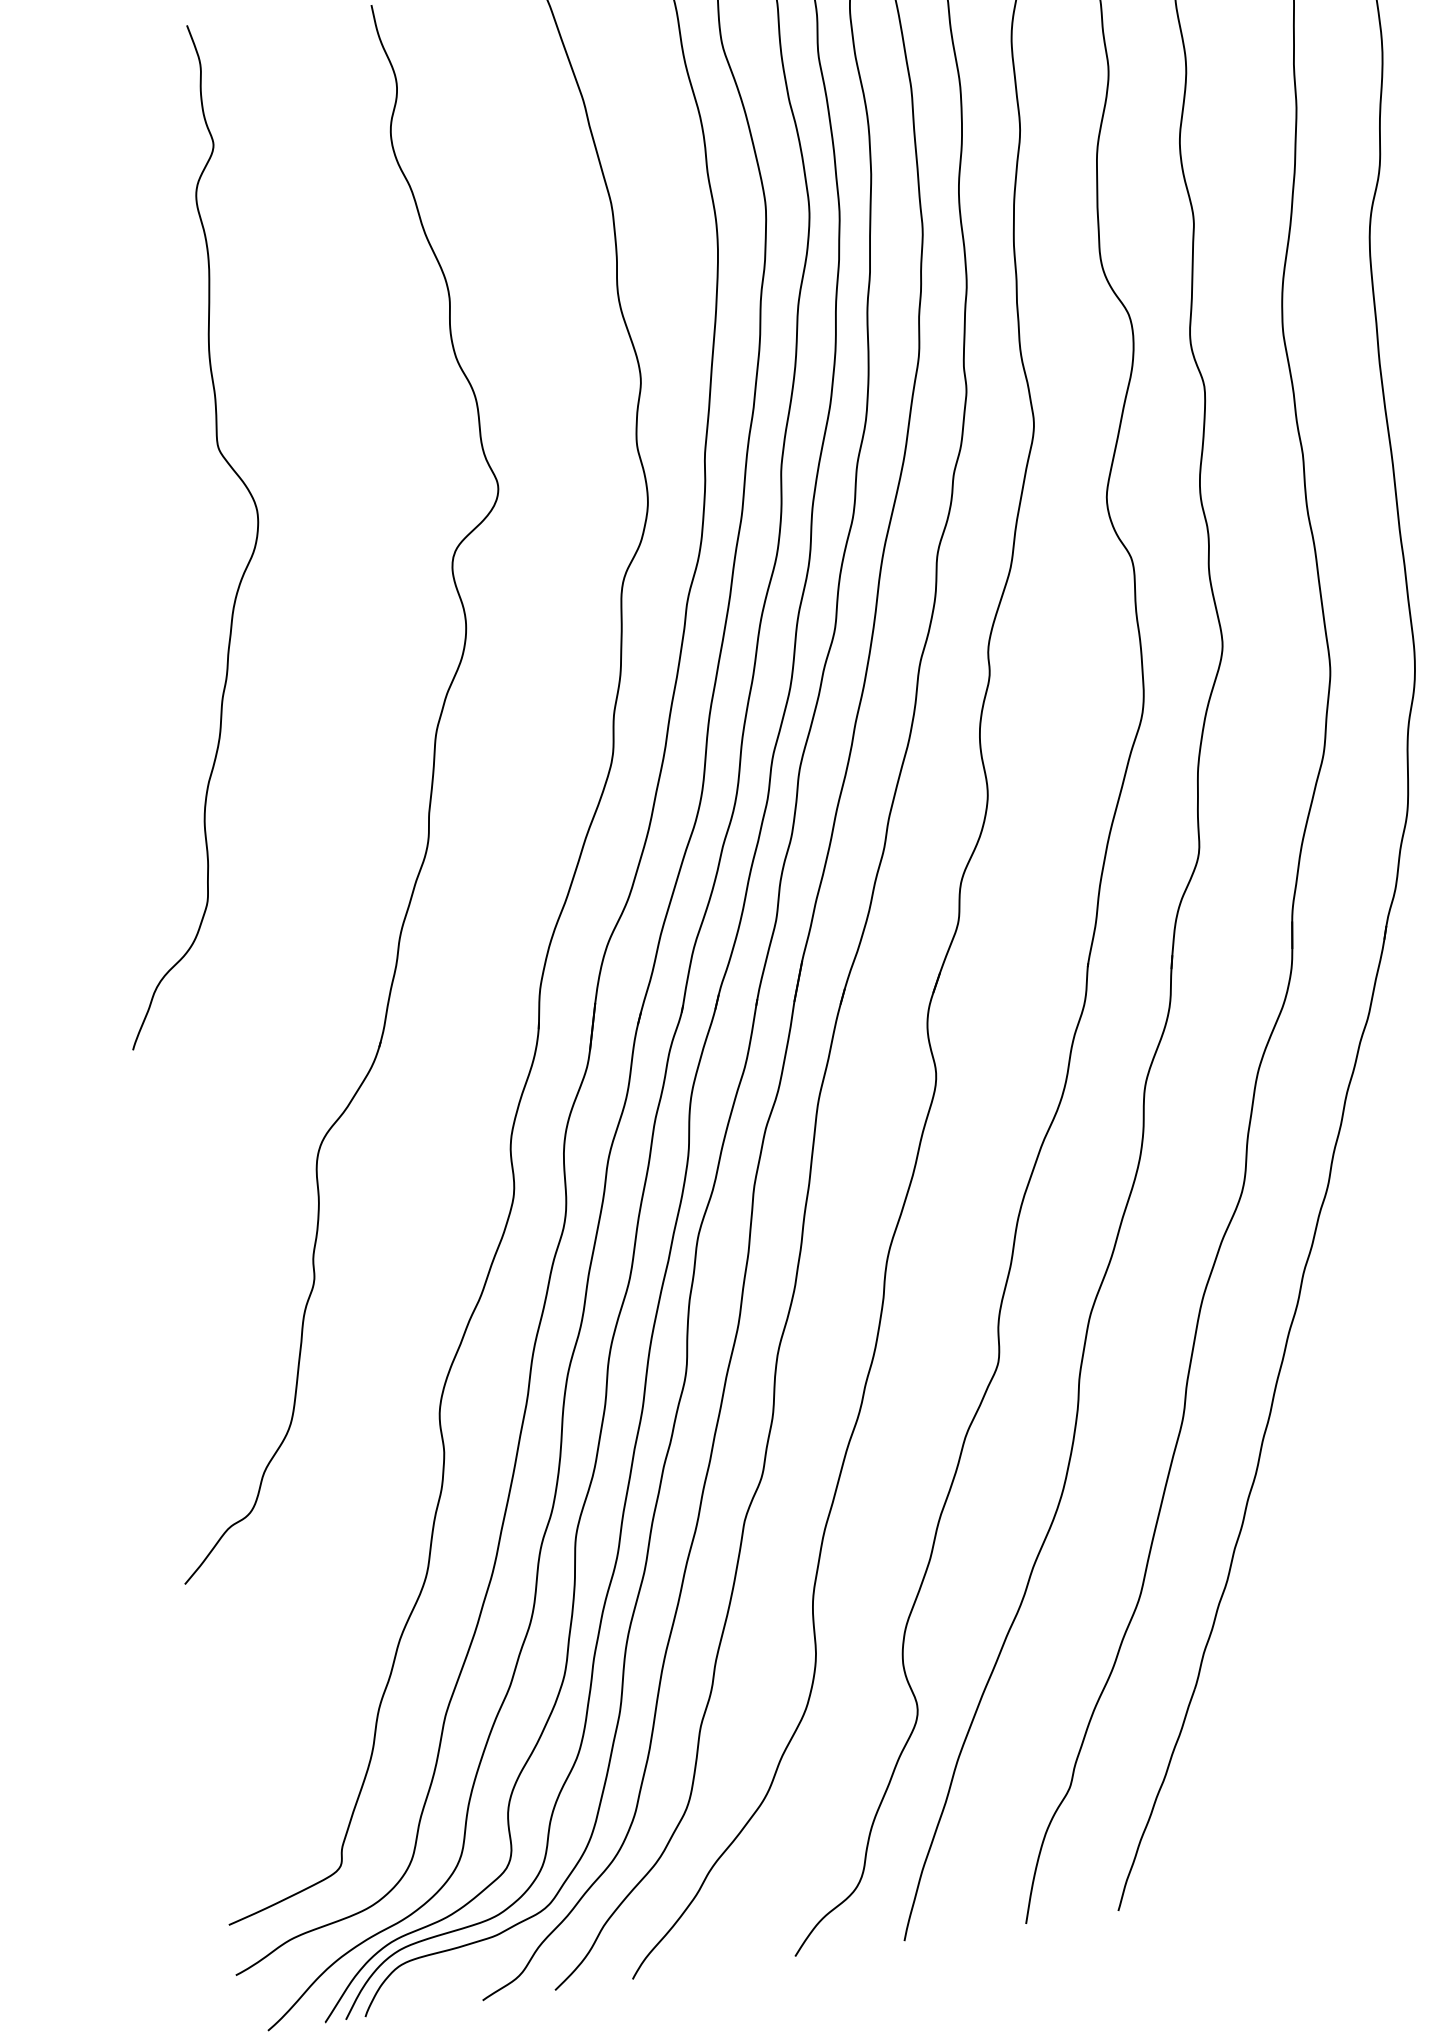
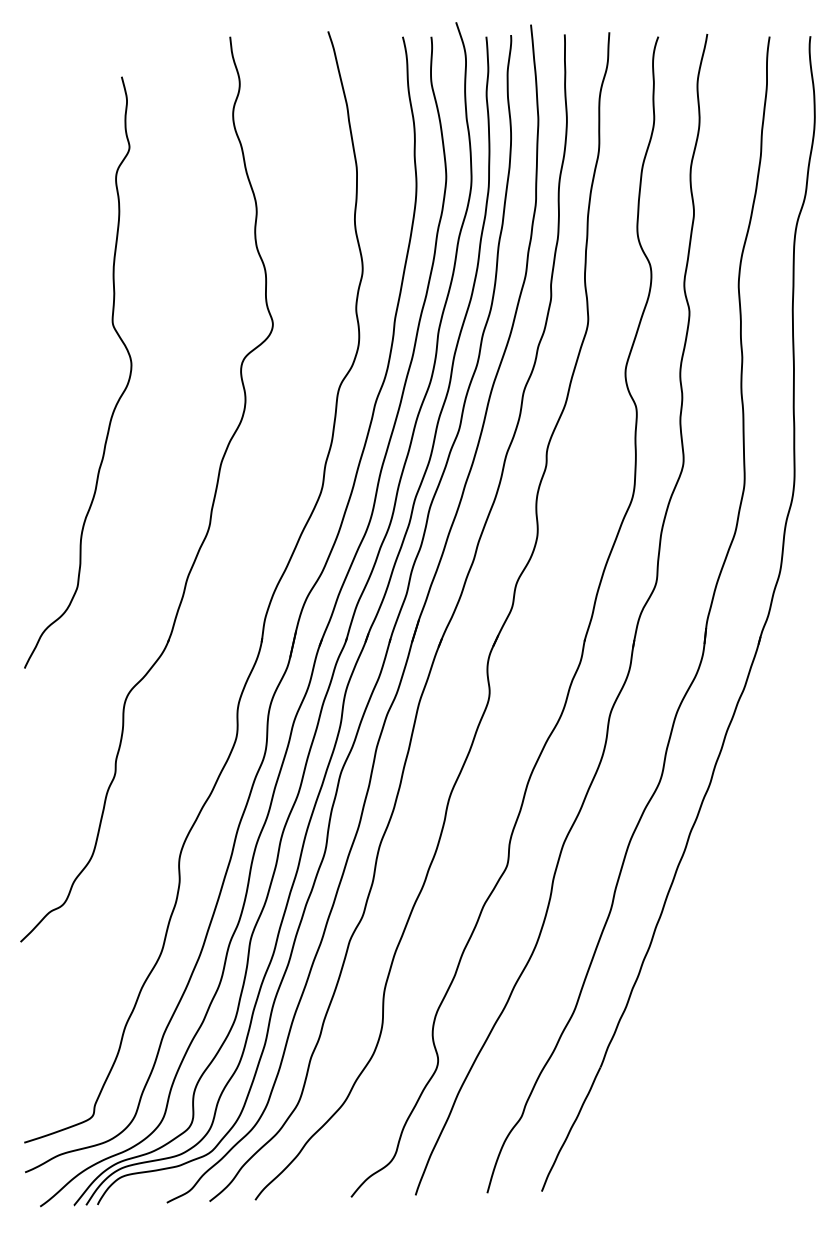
curve: (241, 573) -> (118, 398), moved

